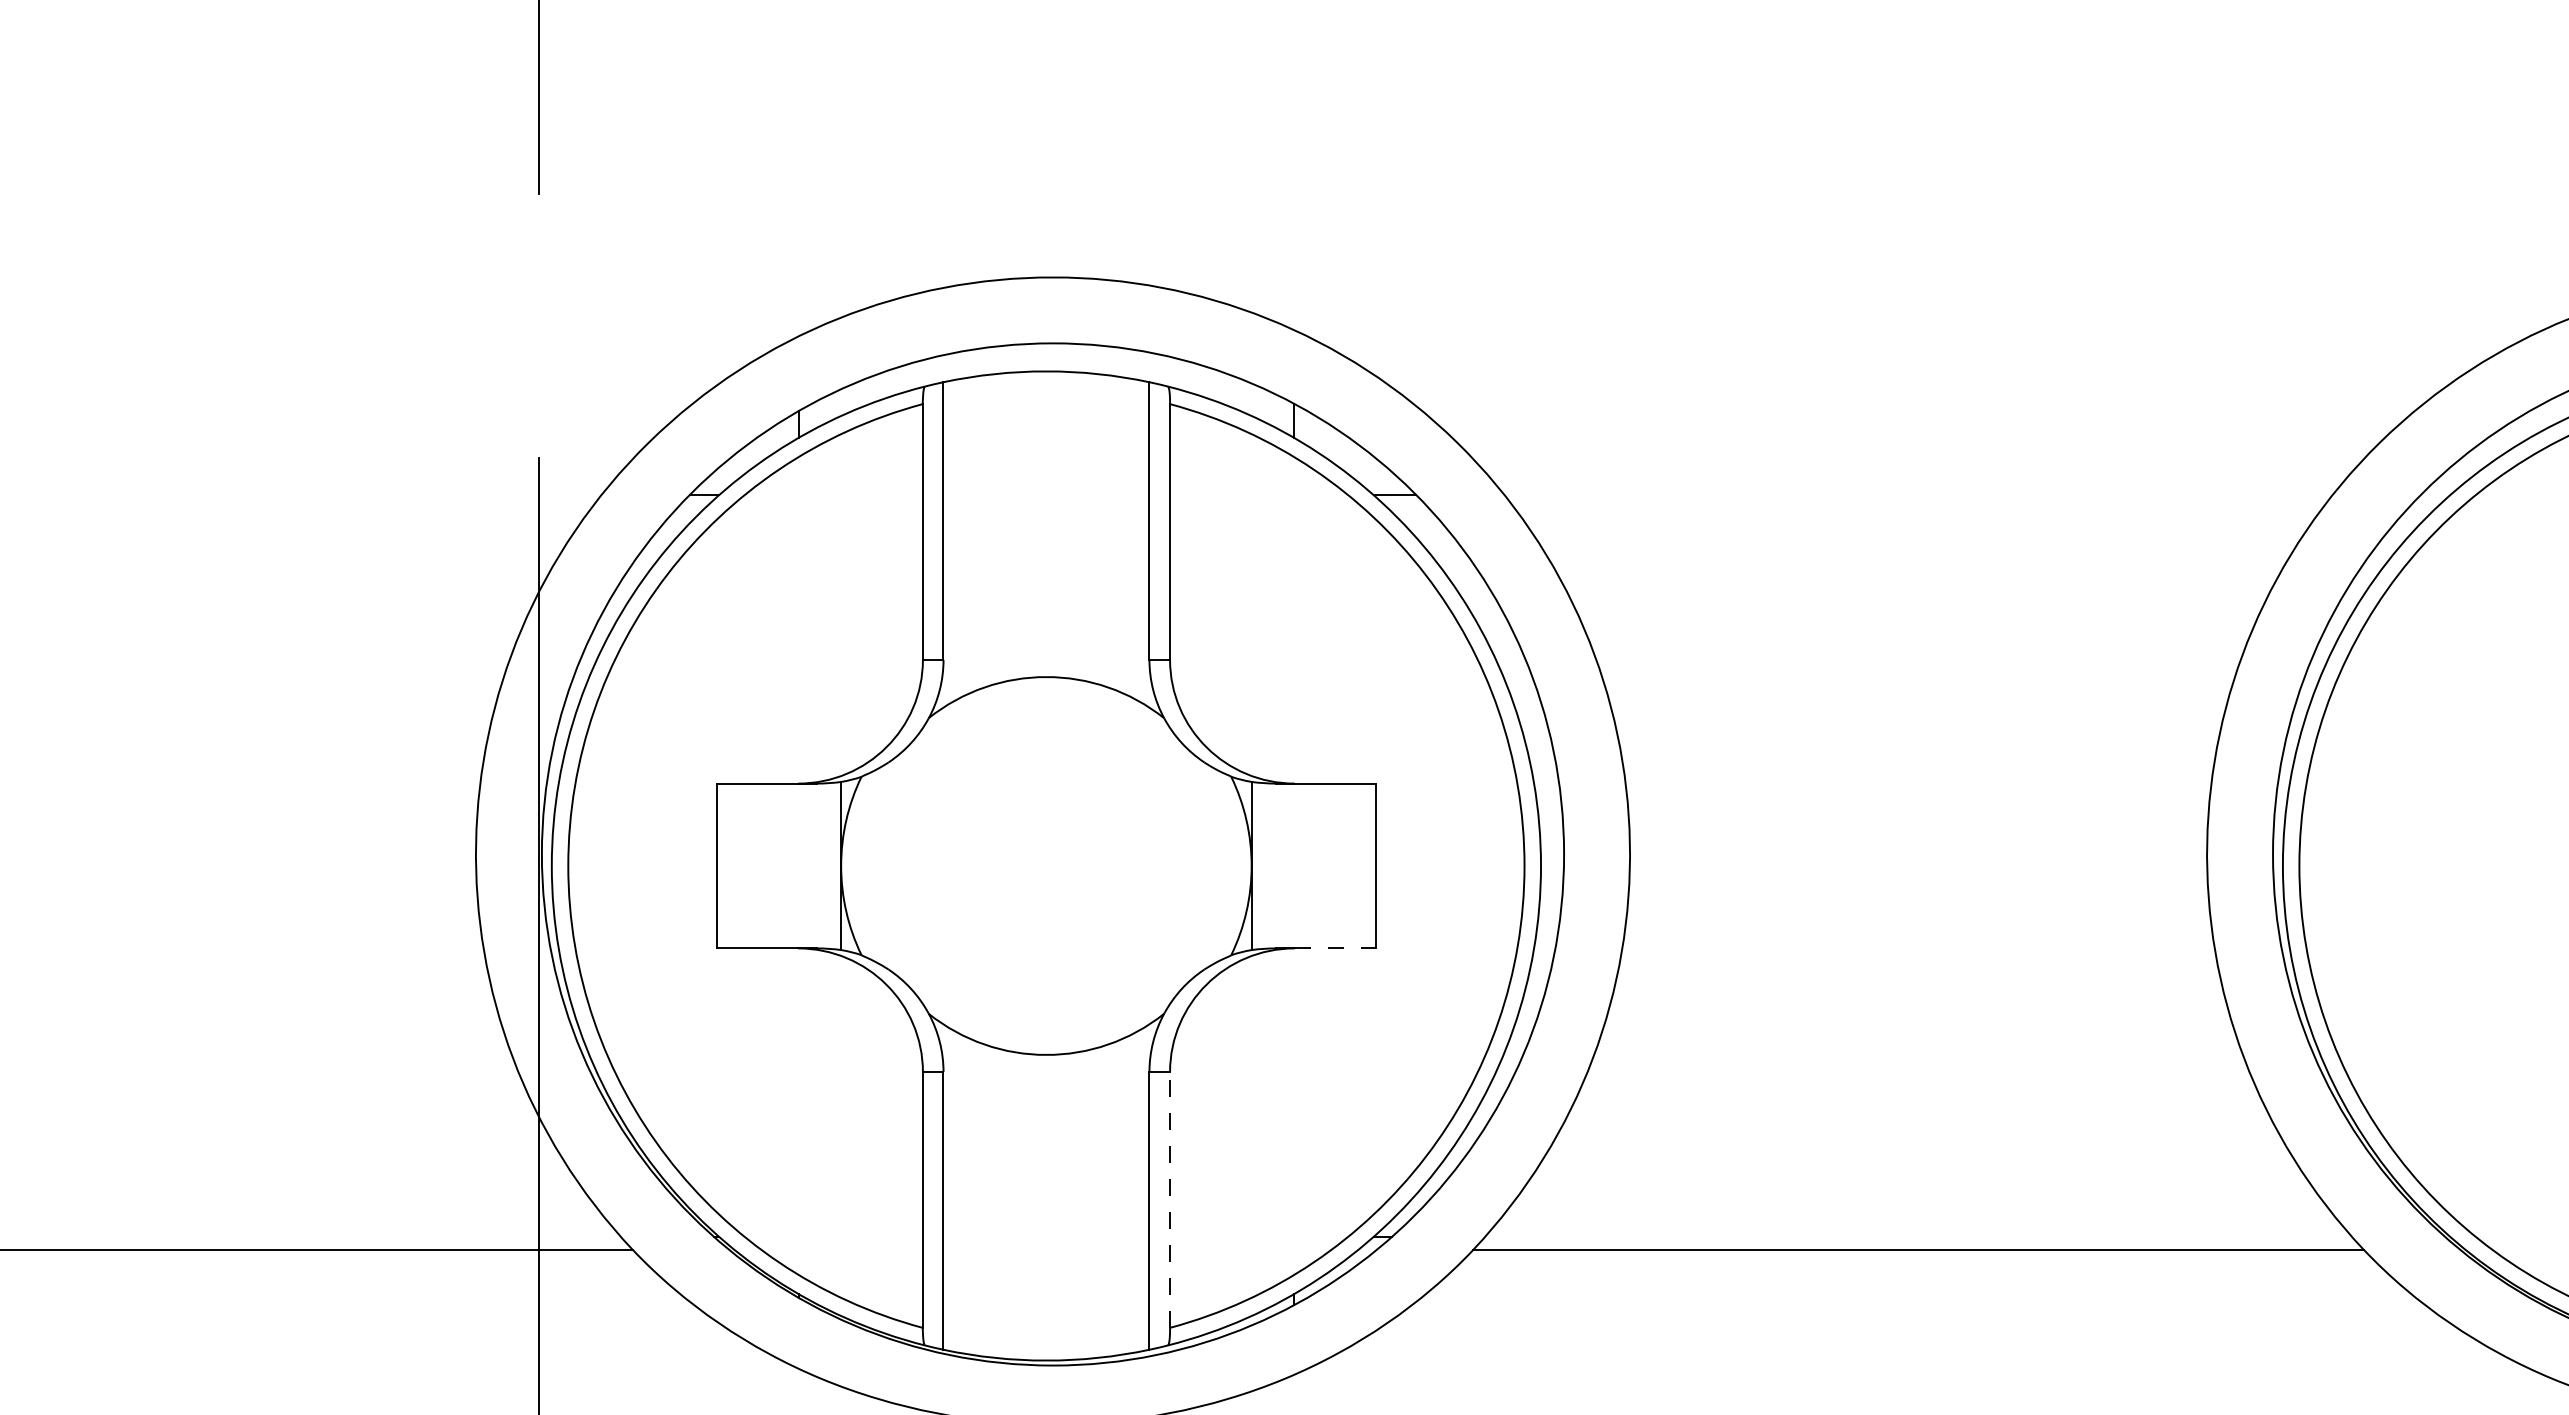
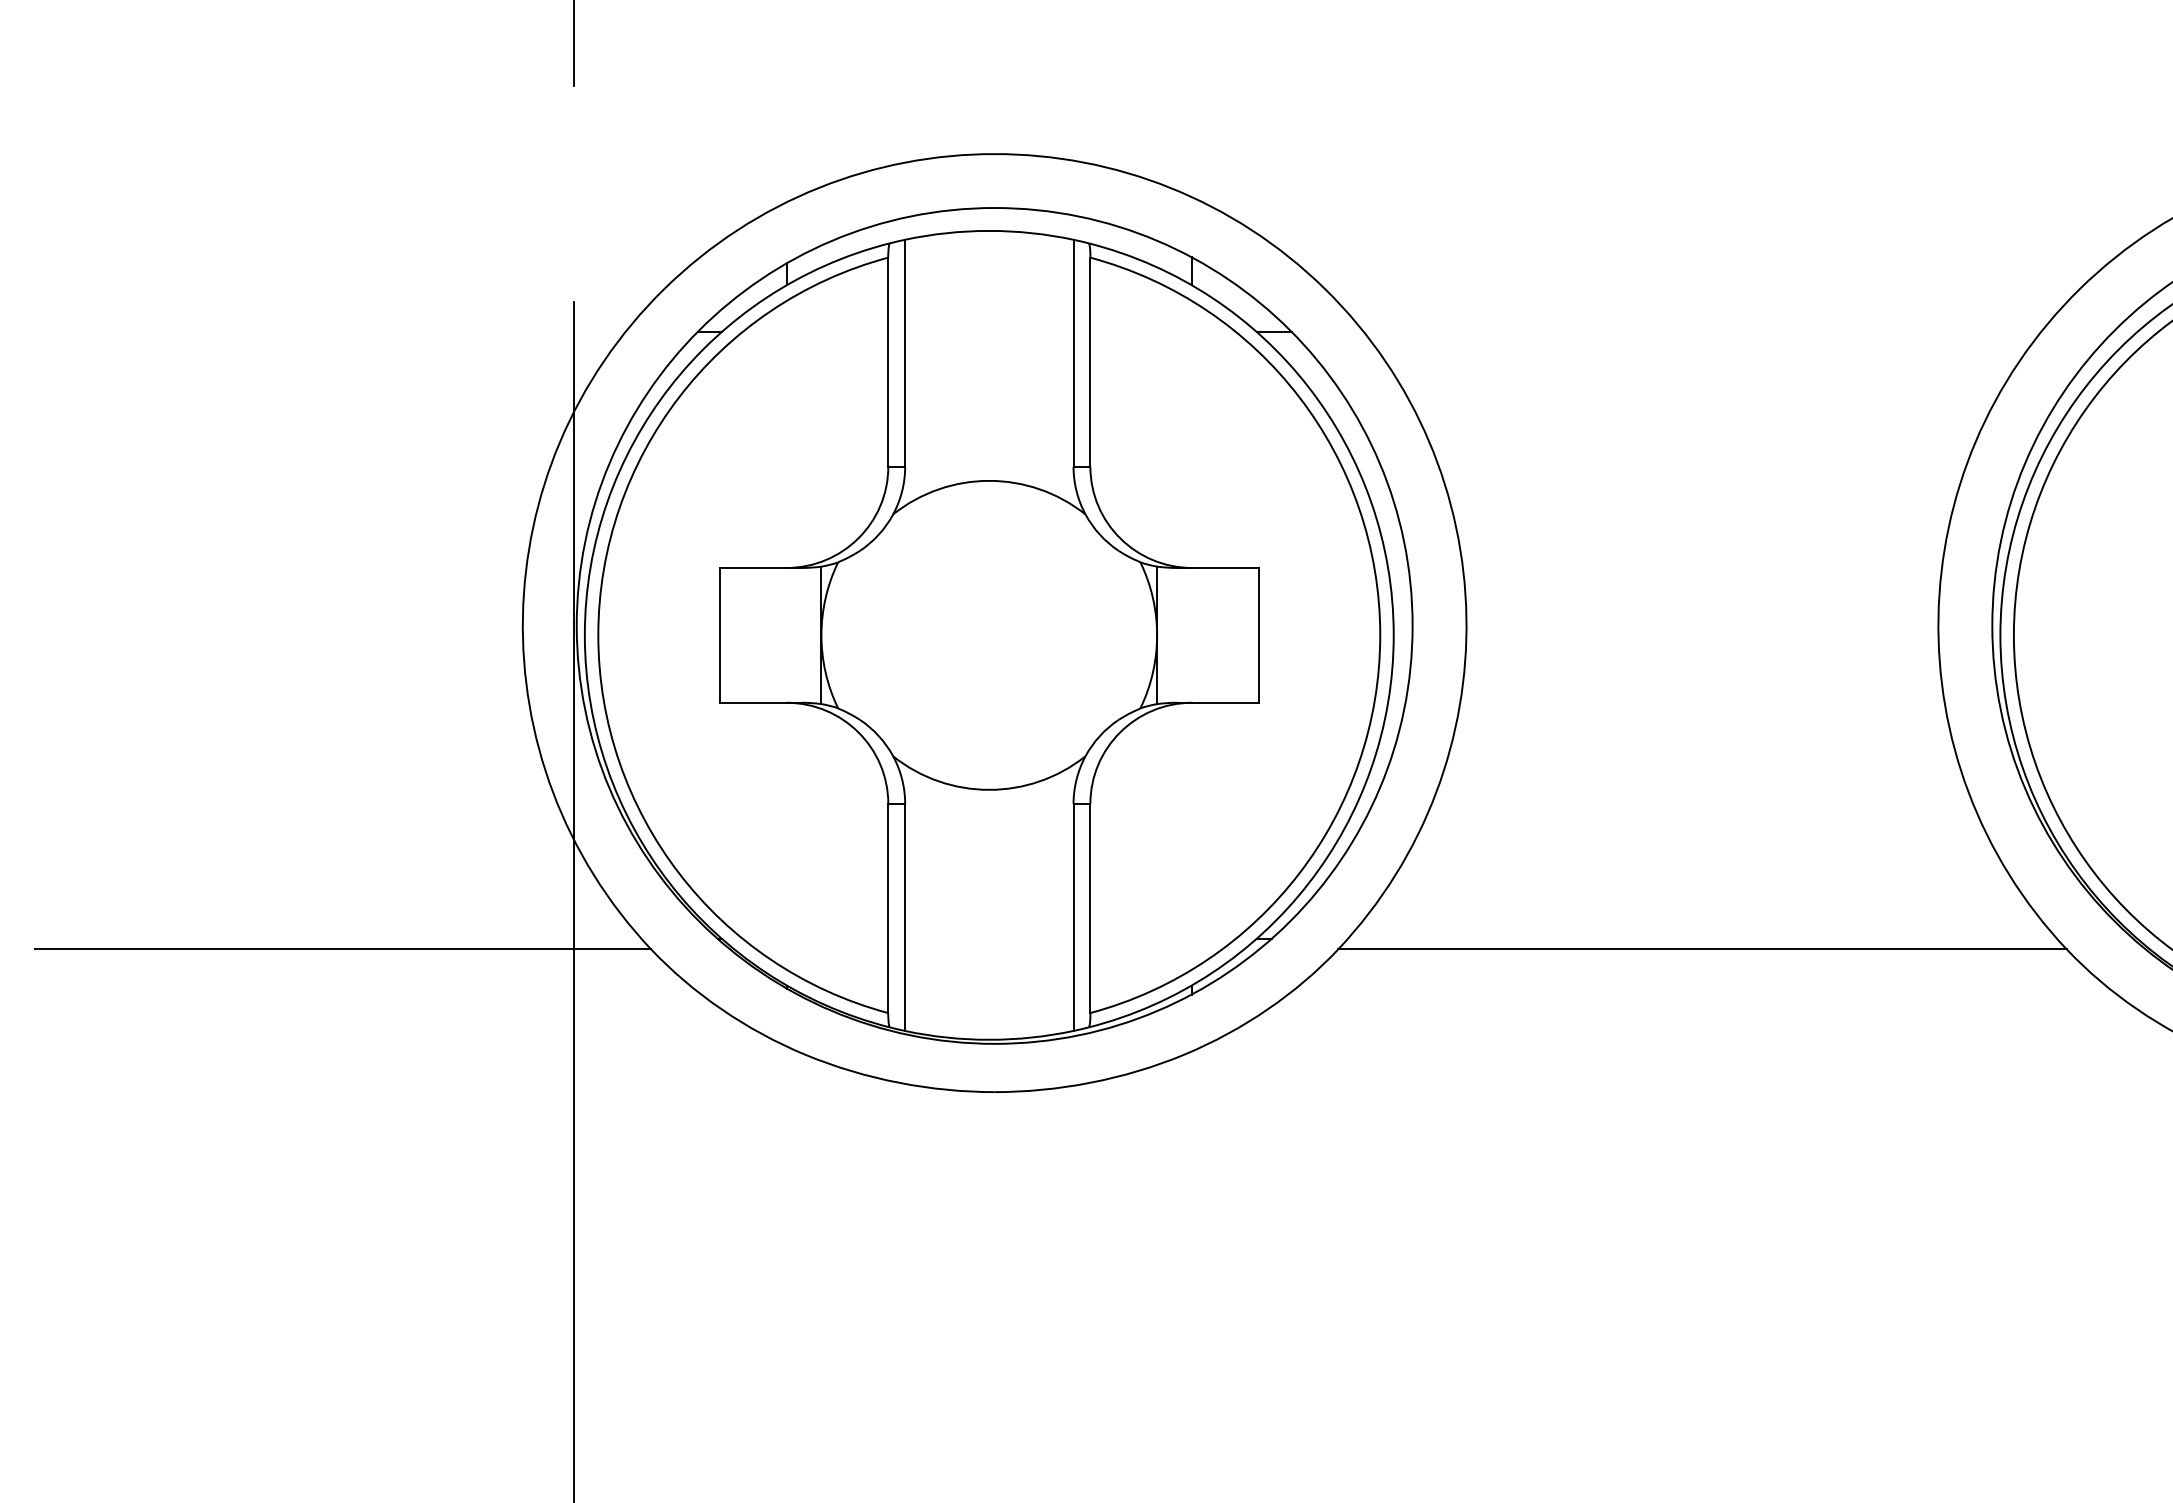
line: (1336, 948) -> (1226, 702), dashed -> solid
line: (1170, 1200) -> (1090, 908), dashed -> solid

